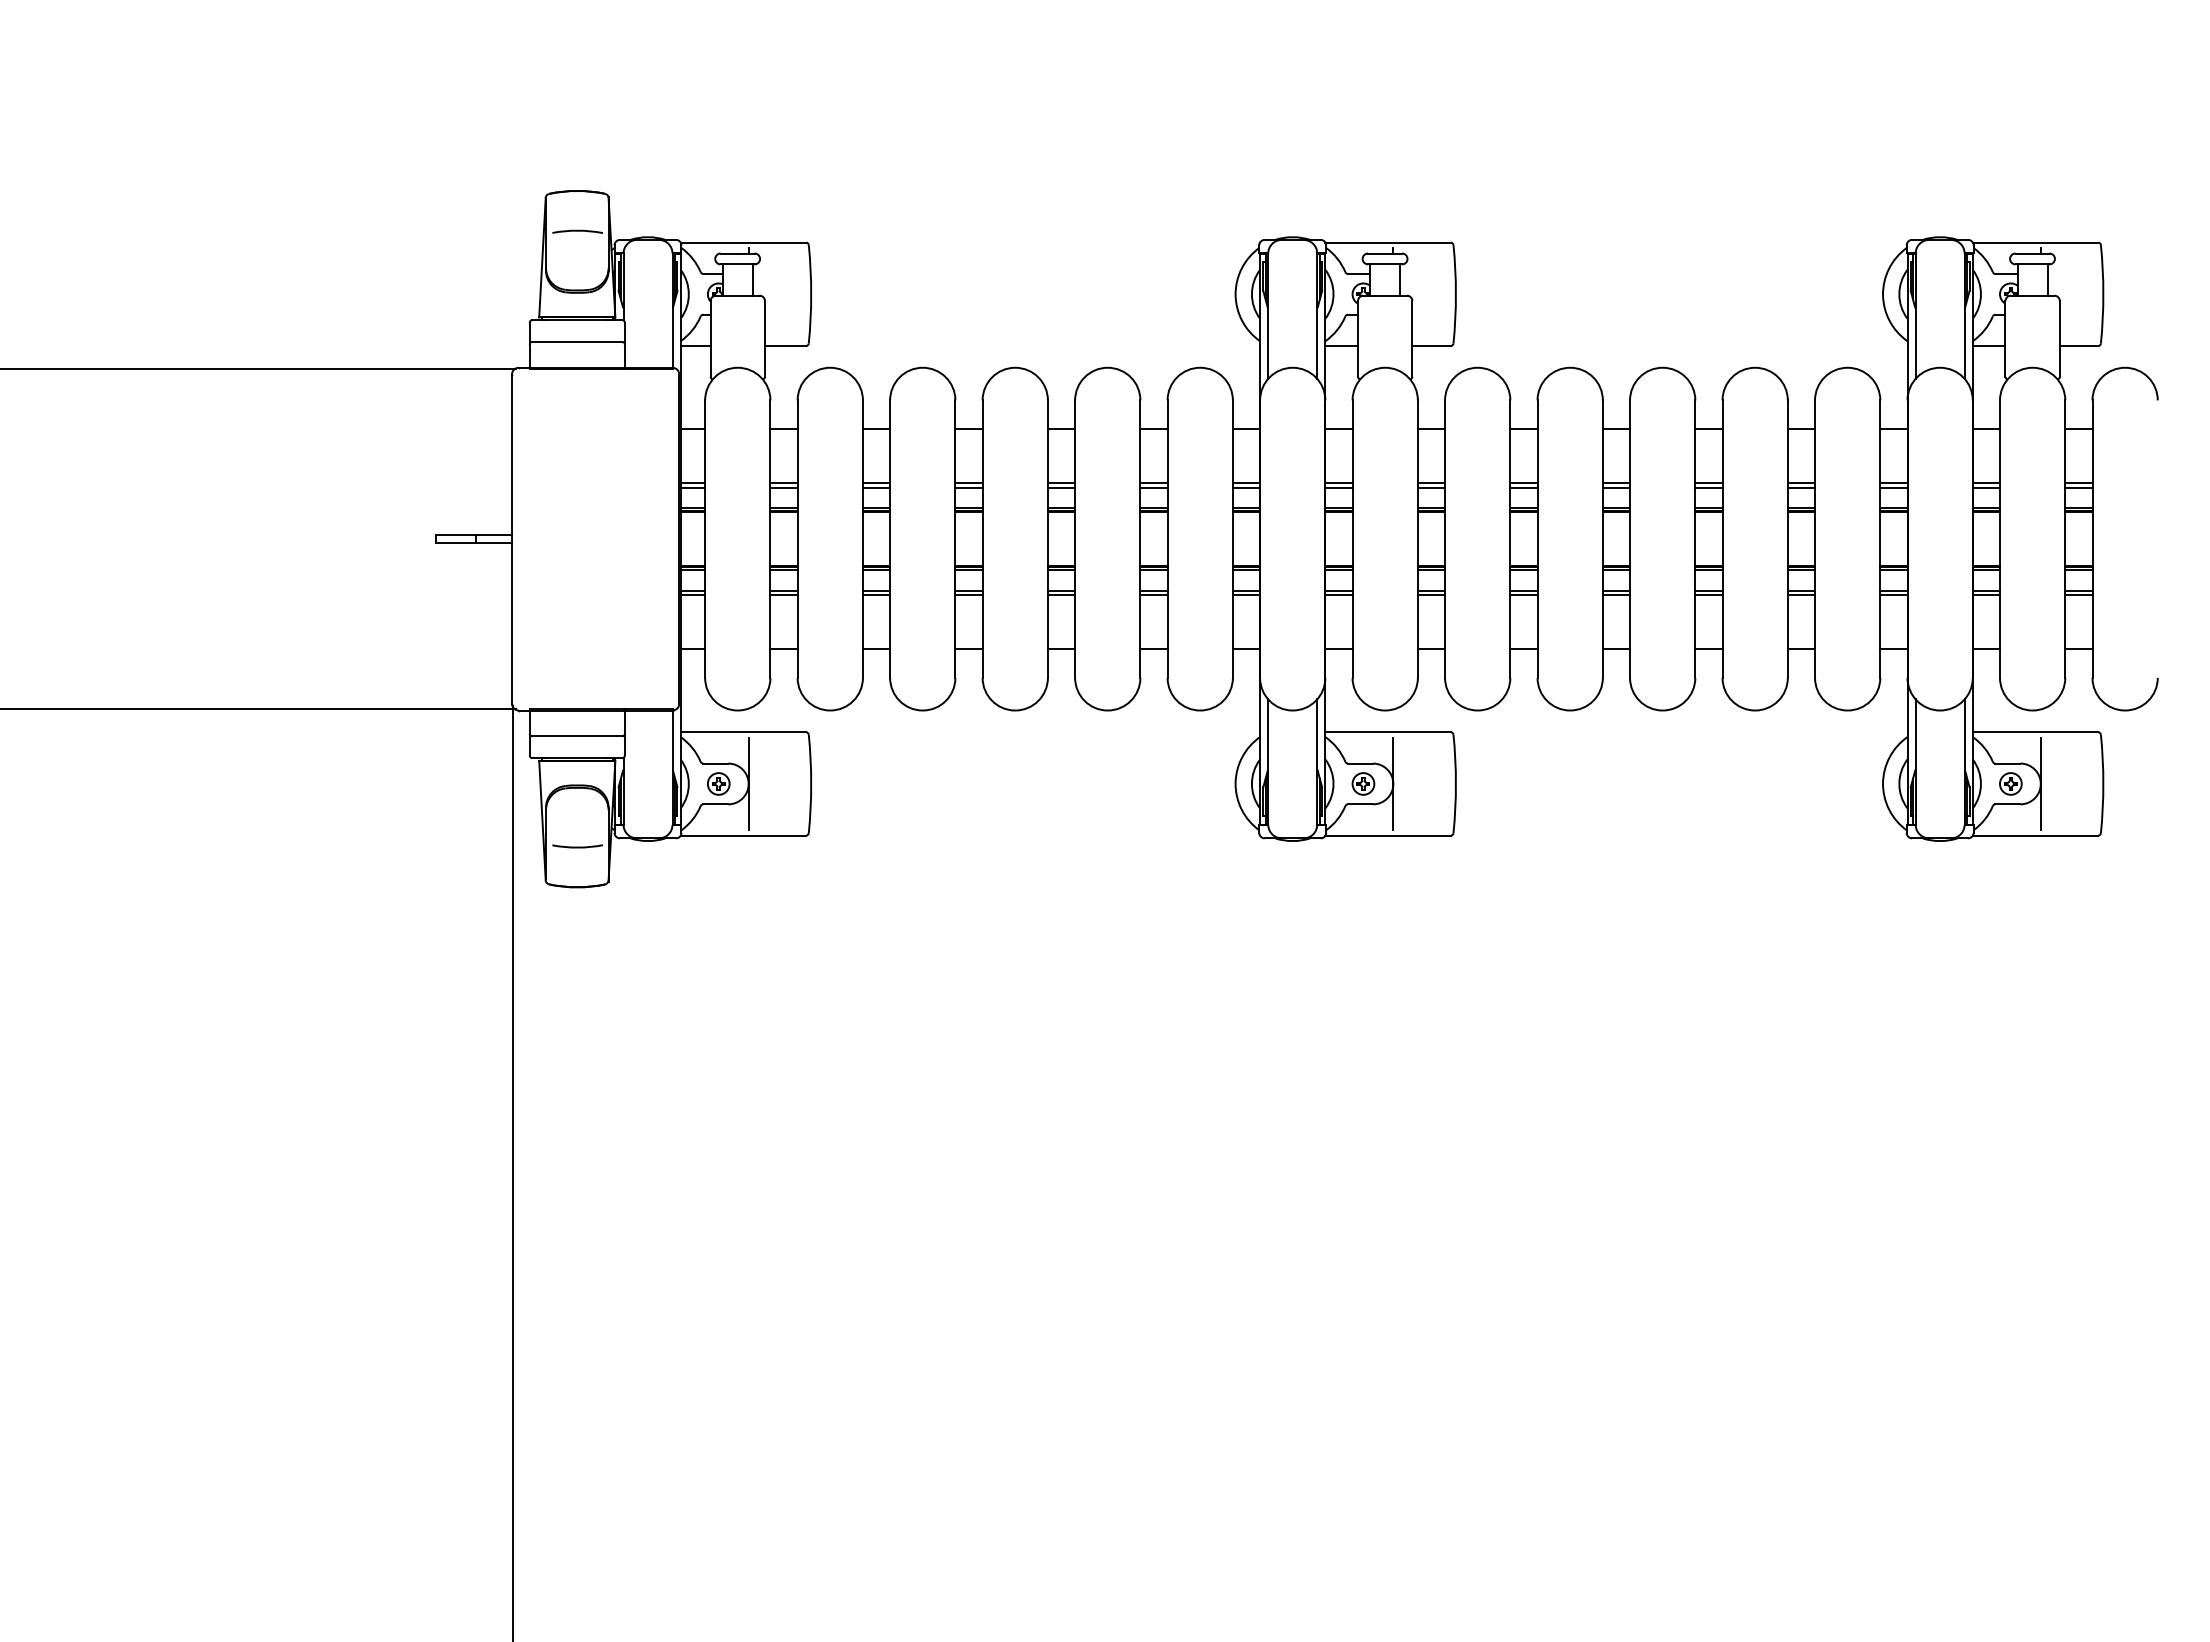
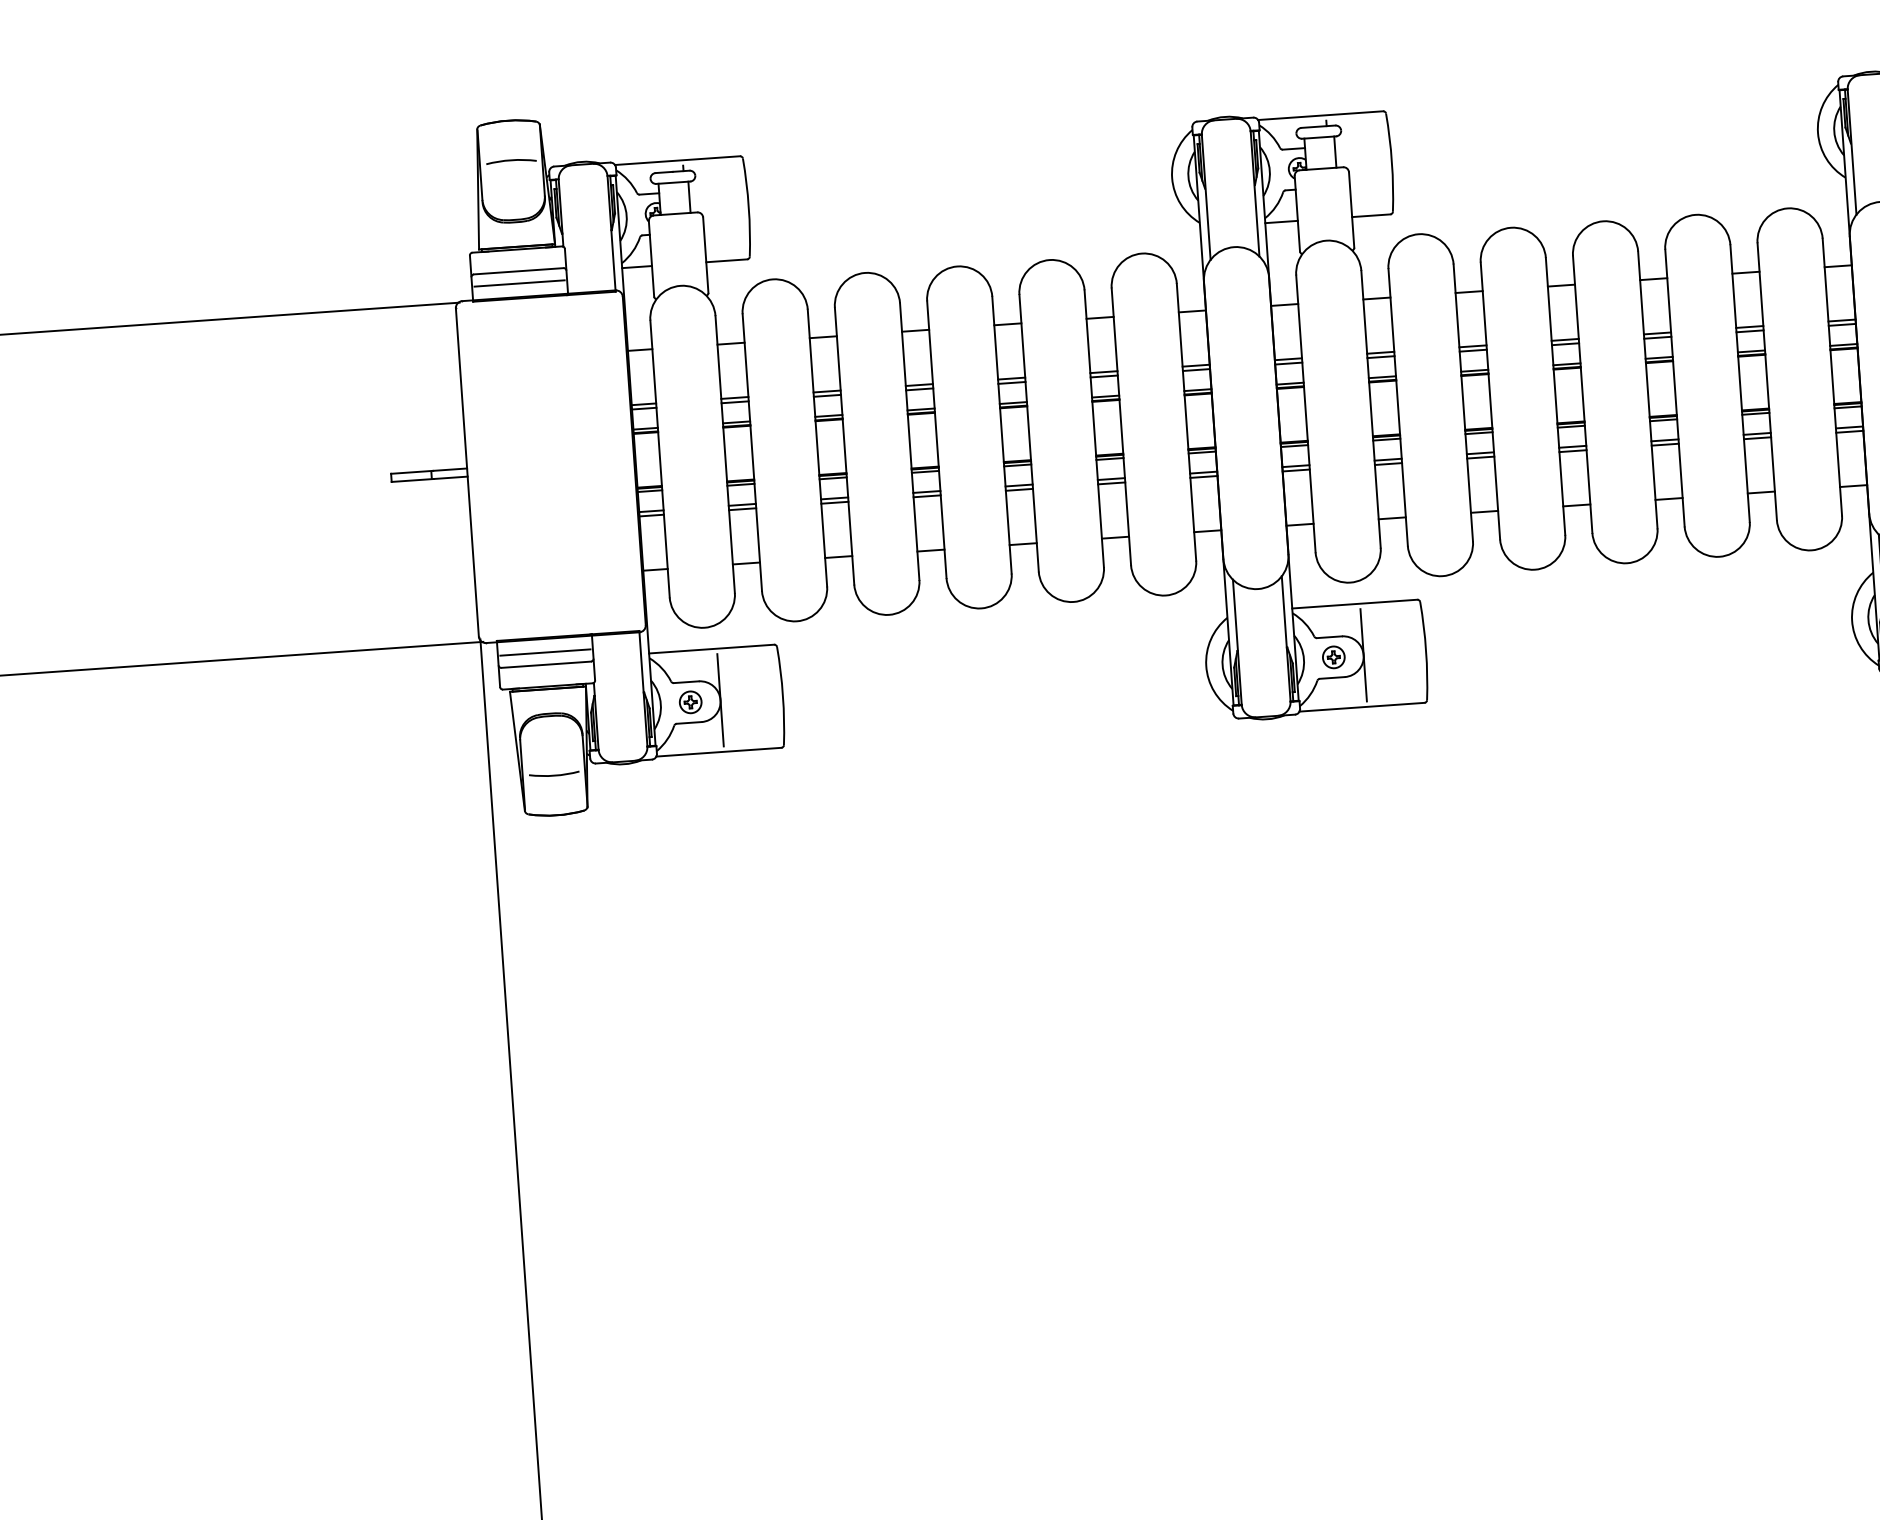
line: (577, 354) -> (519, 283), added
line: (577, 724) -> (545, 652), added

